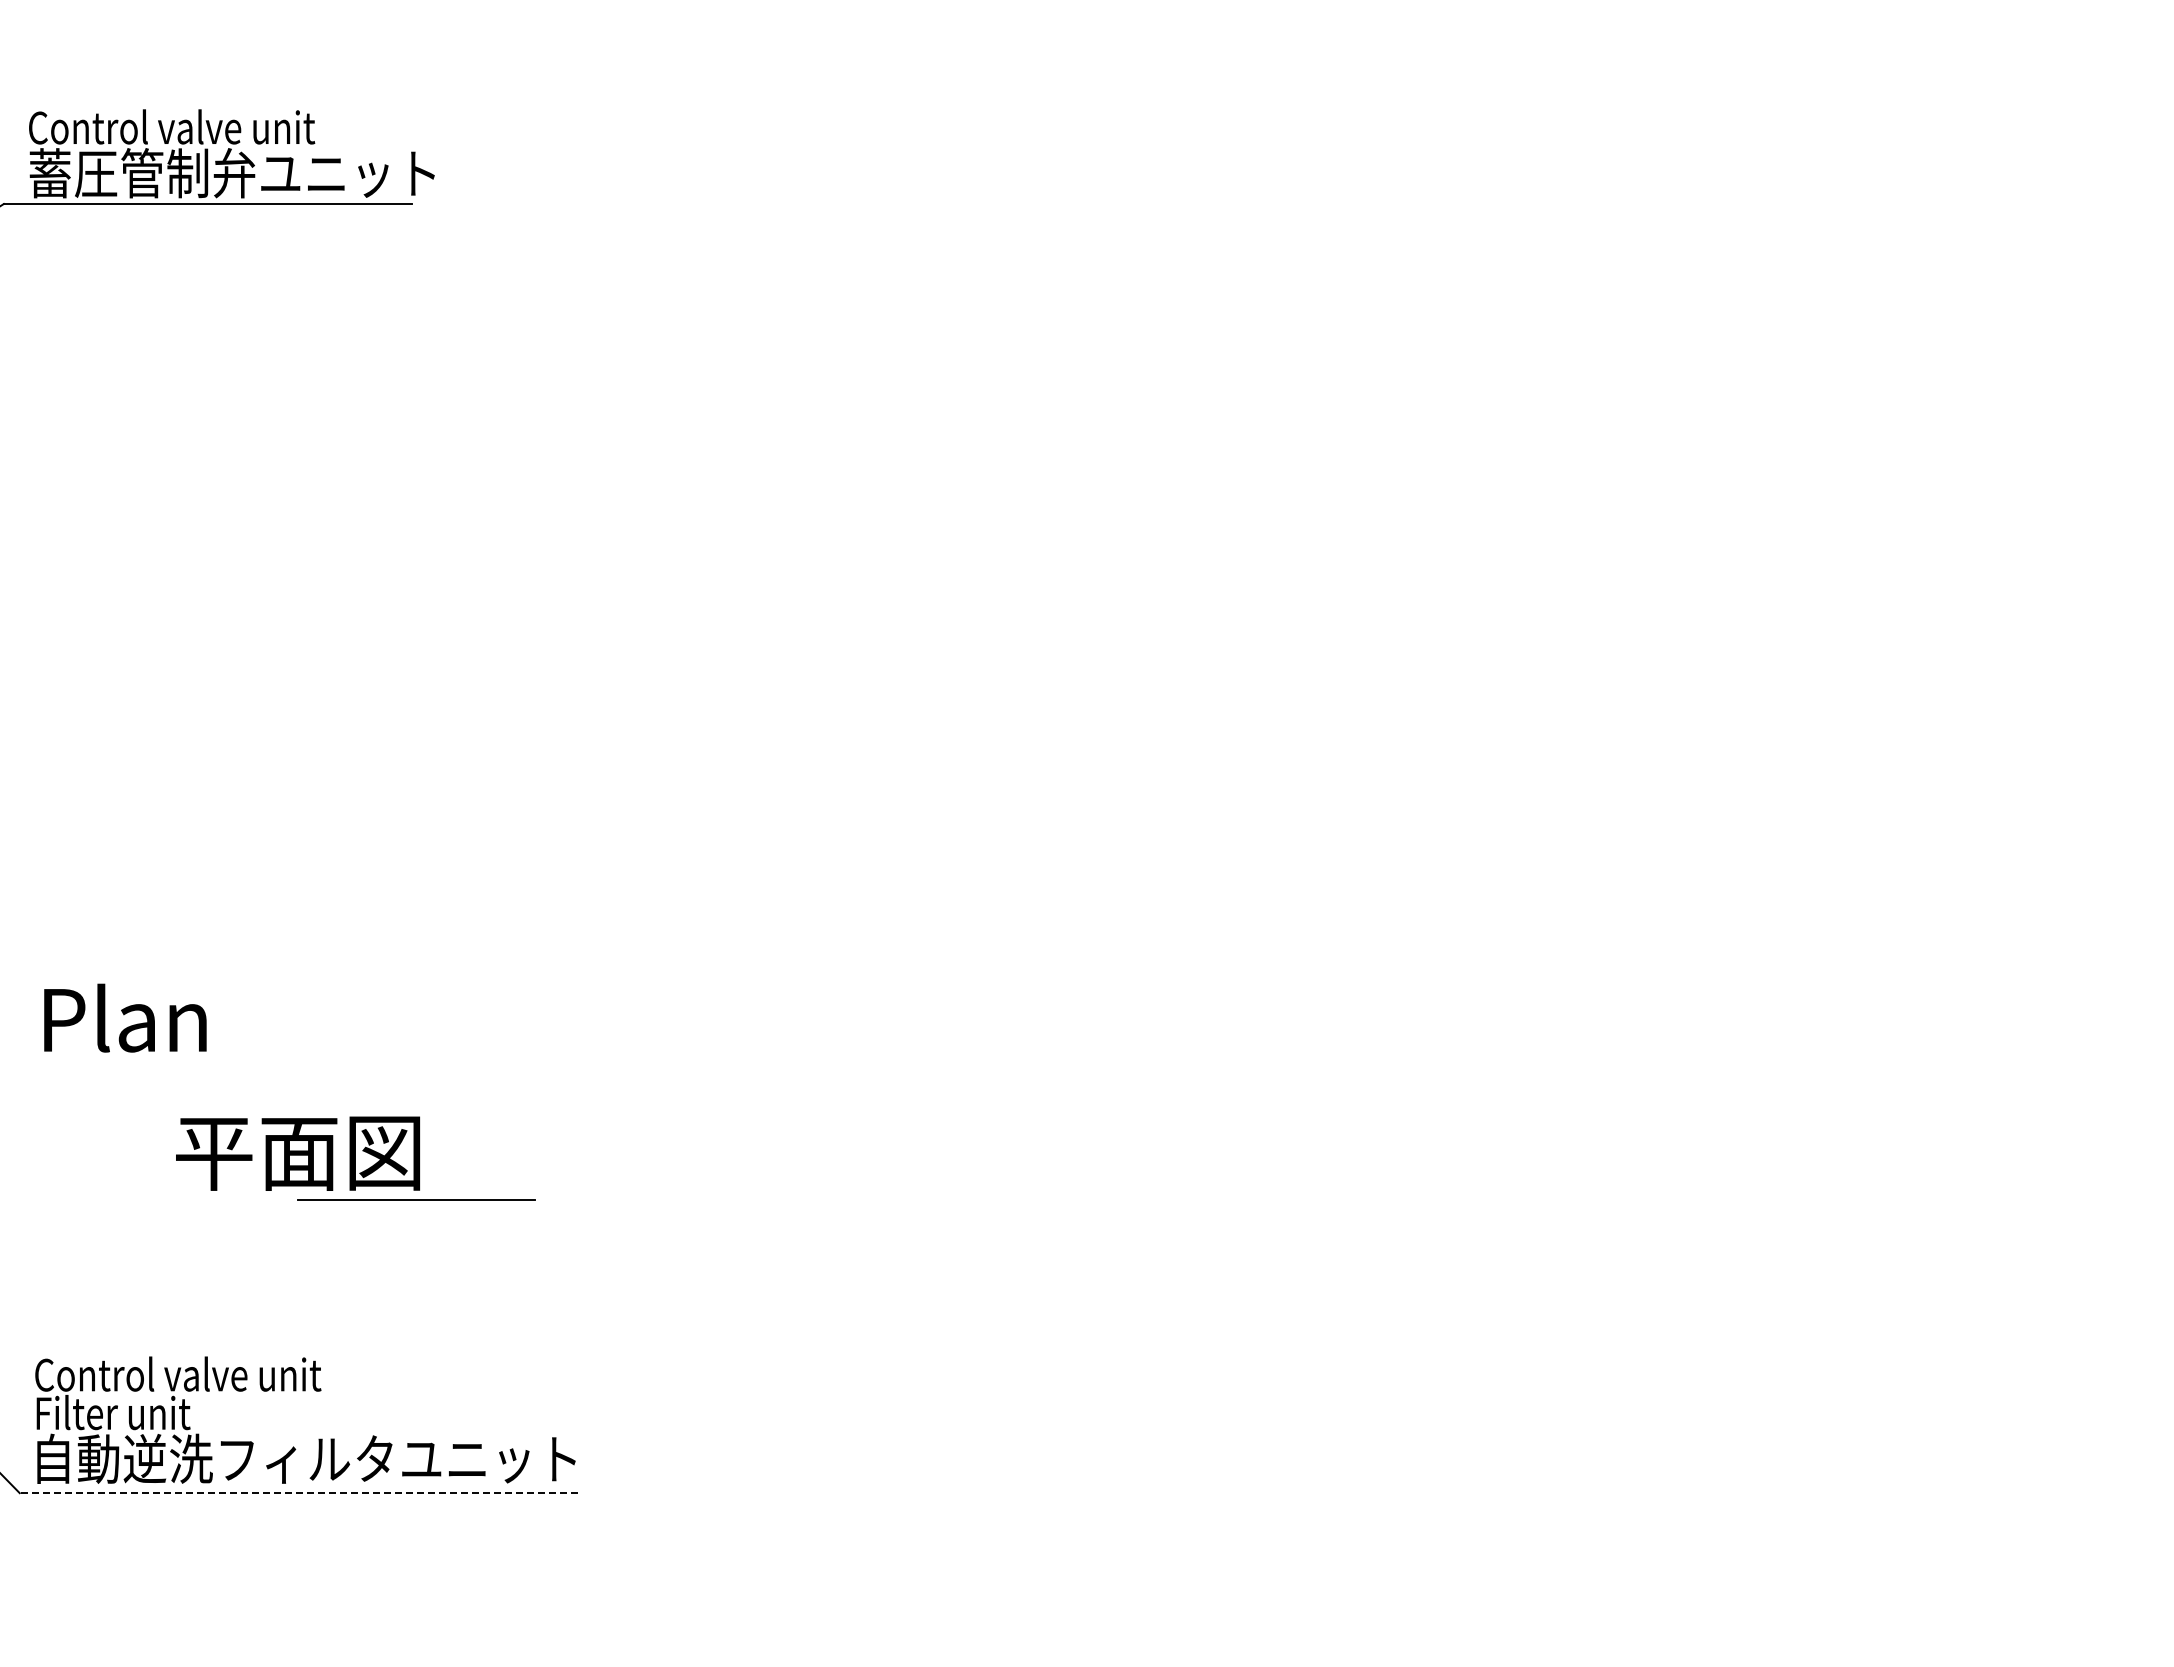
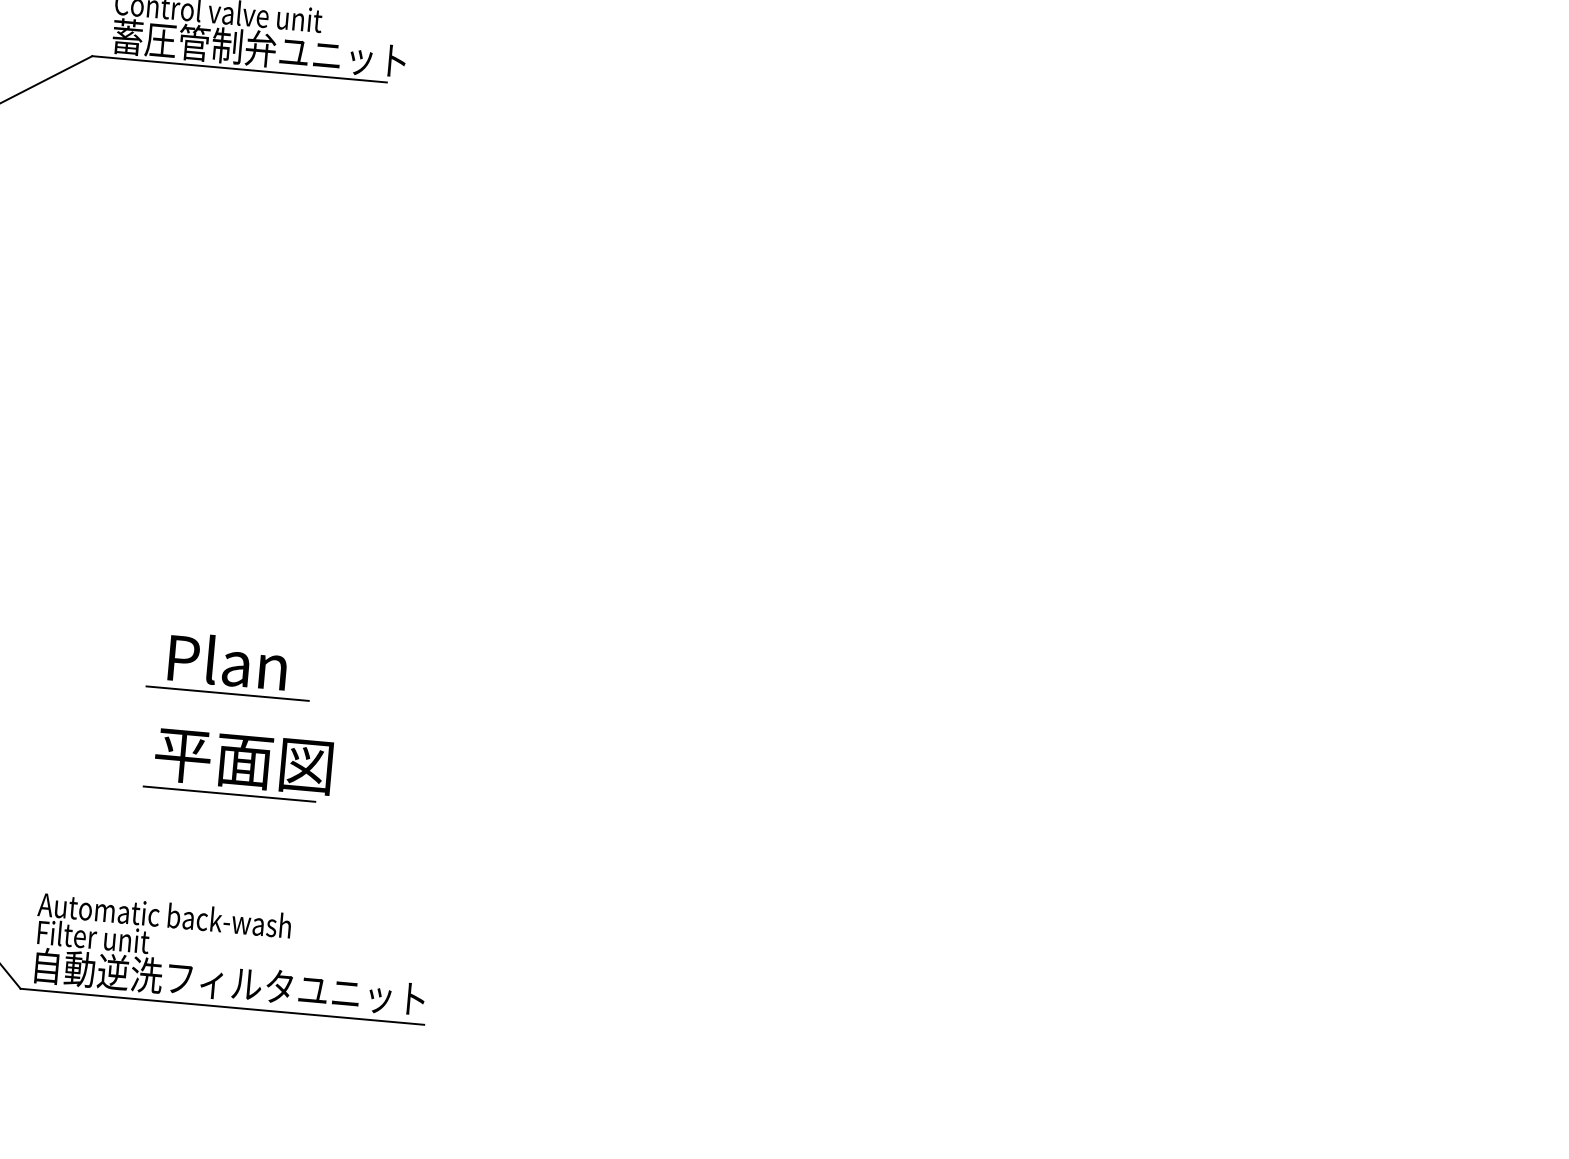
text: (125, 1017) -> (228, 660), moved
line: (267, 1062) -> (227, 693), added
line: (416, 1199) -> (229, 793), moved
text: (208, 1373) -> (164, 914), Control valve unit -> Automatic back-wash
line: (298, 1493) -> (222, 1007), dashed -> solid

